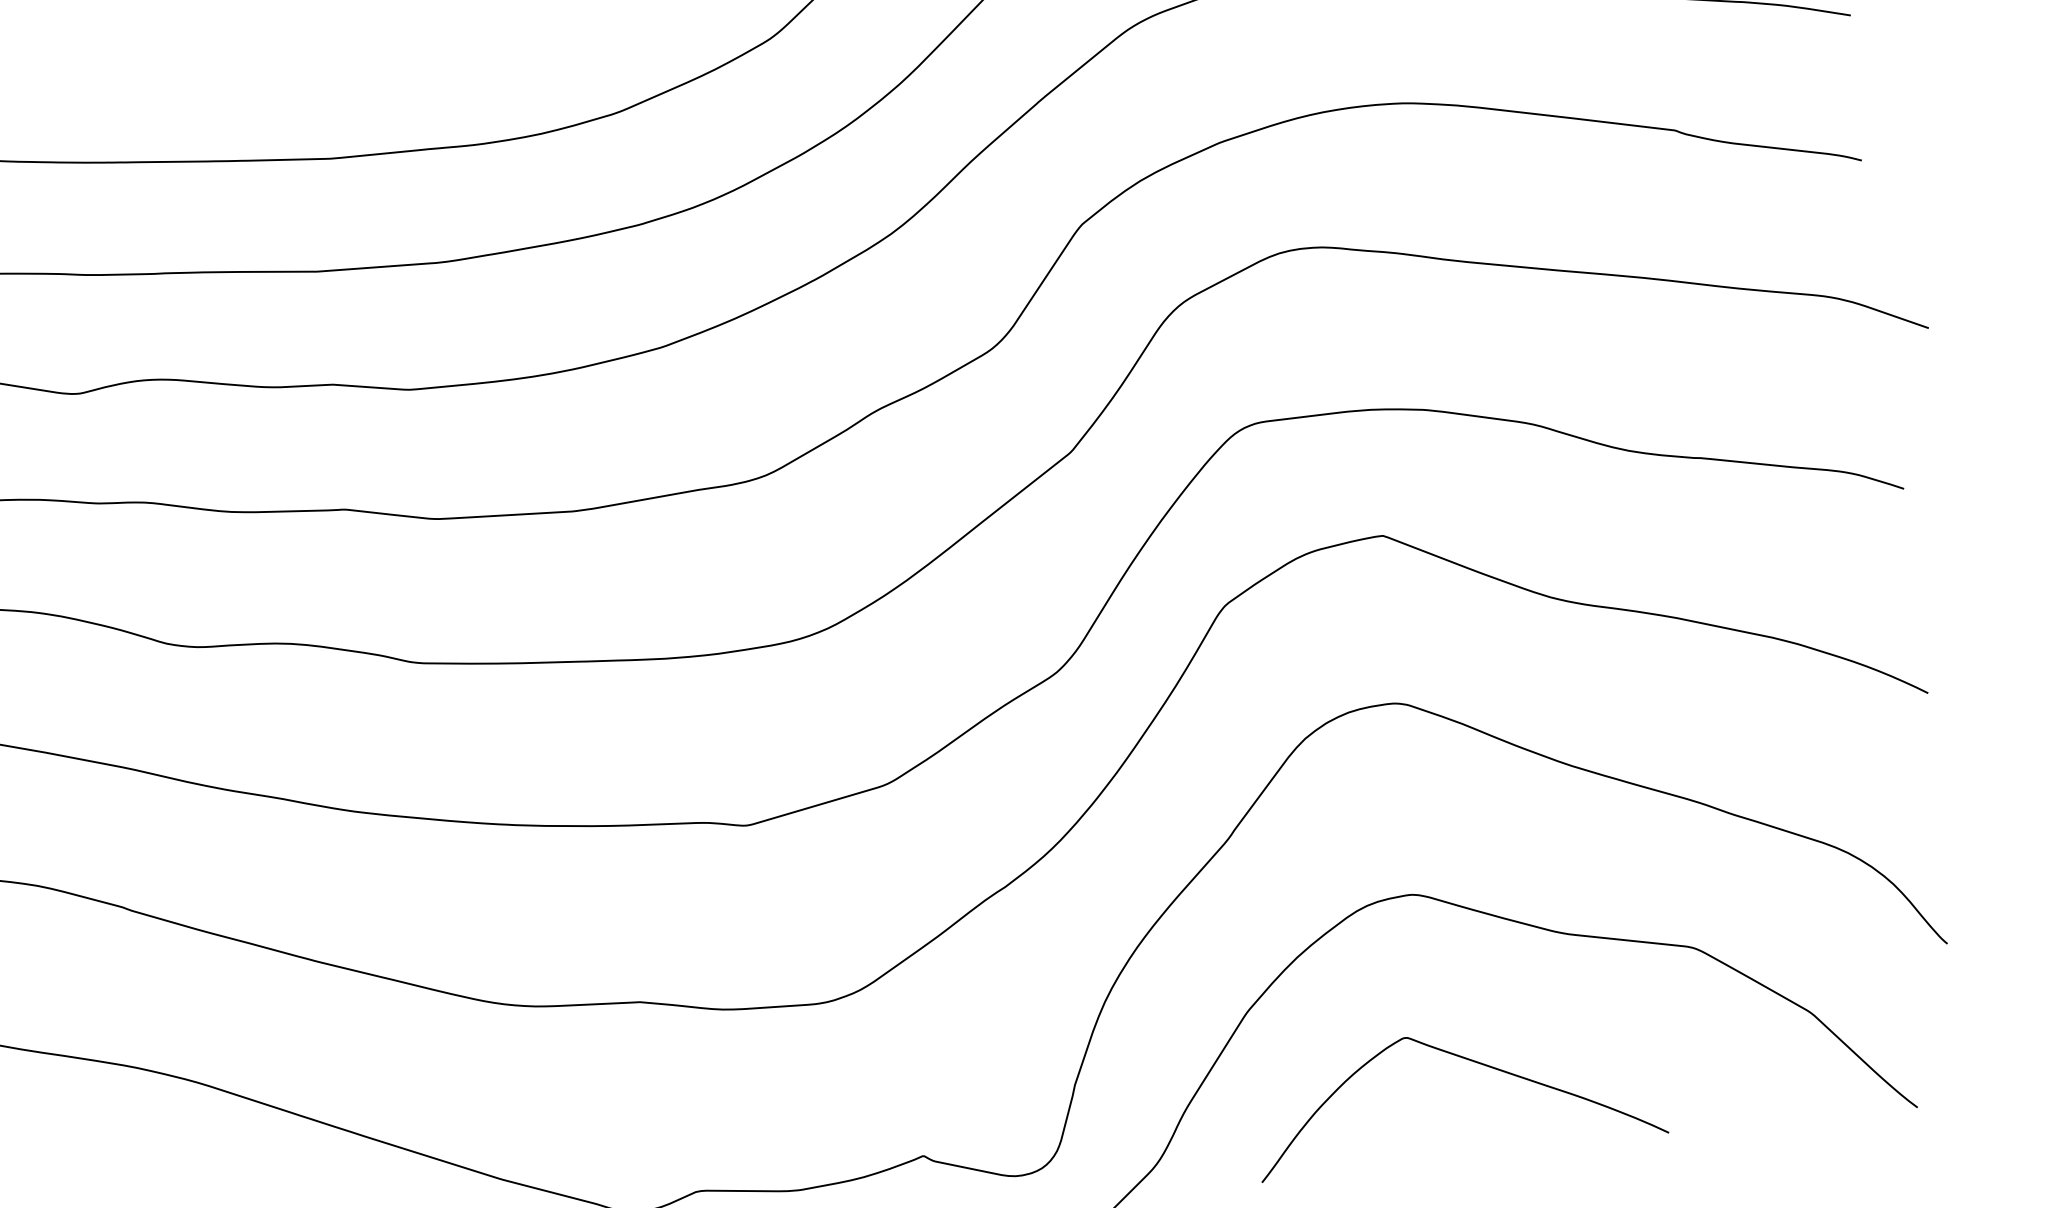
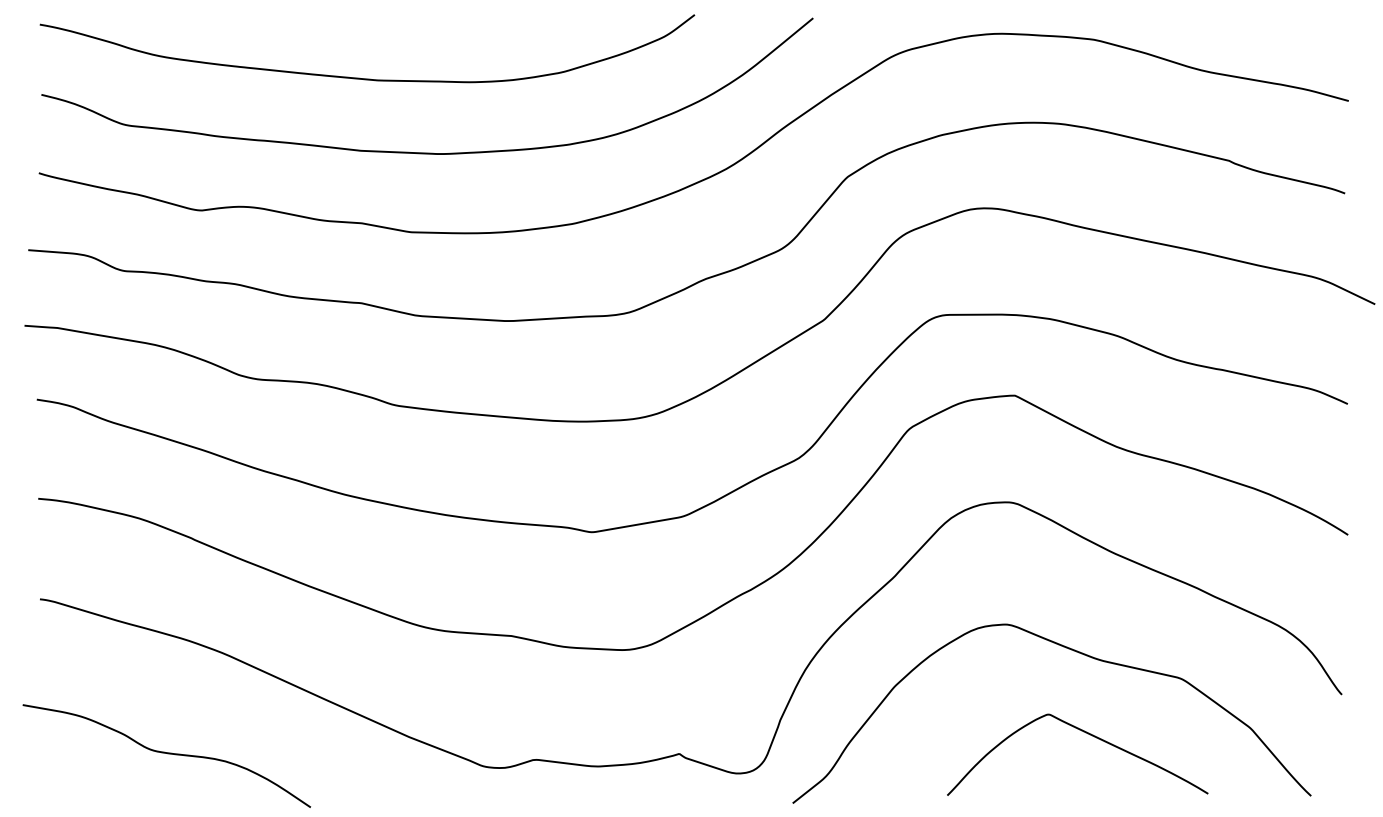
curve: (1466, 1060) -> (1085, 733), moved

